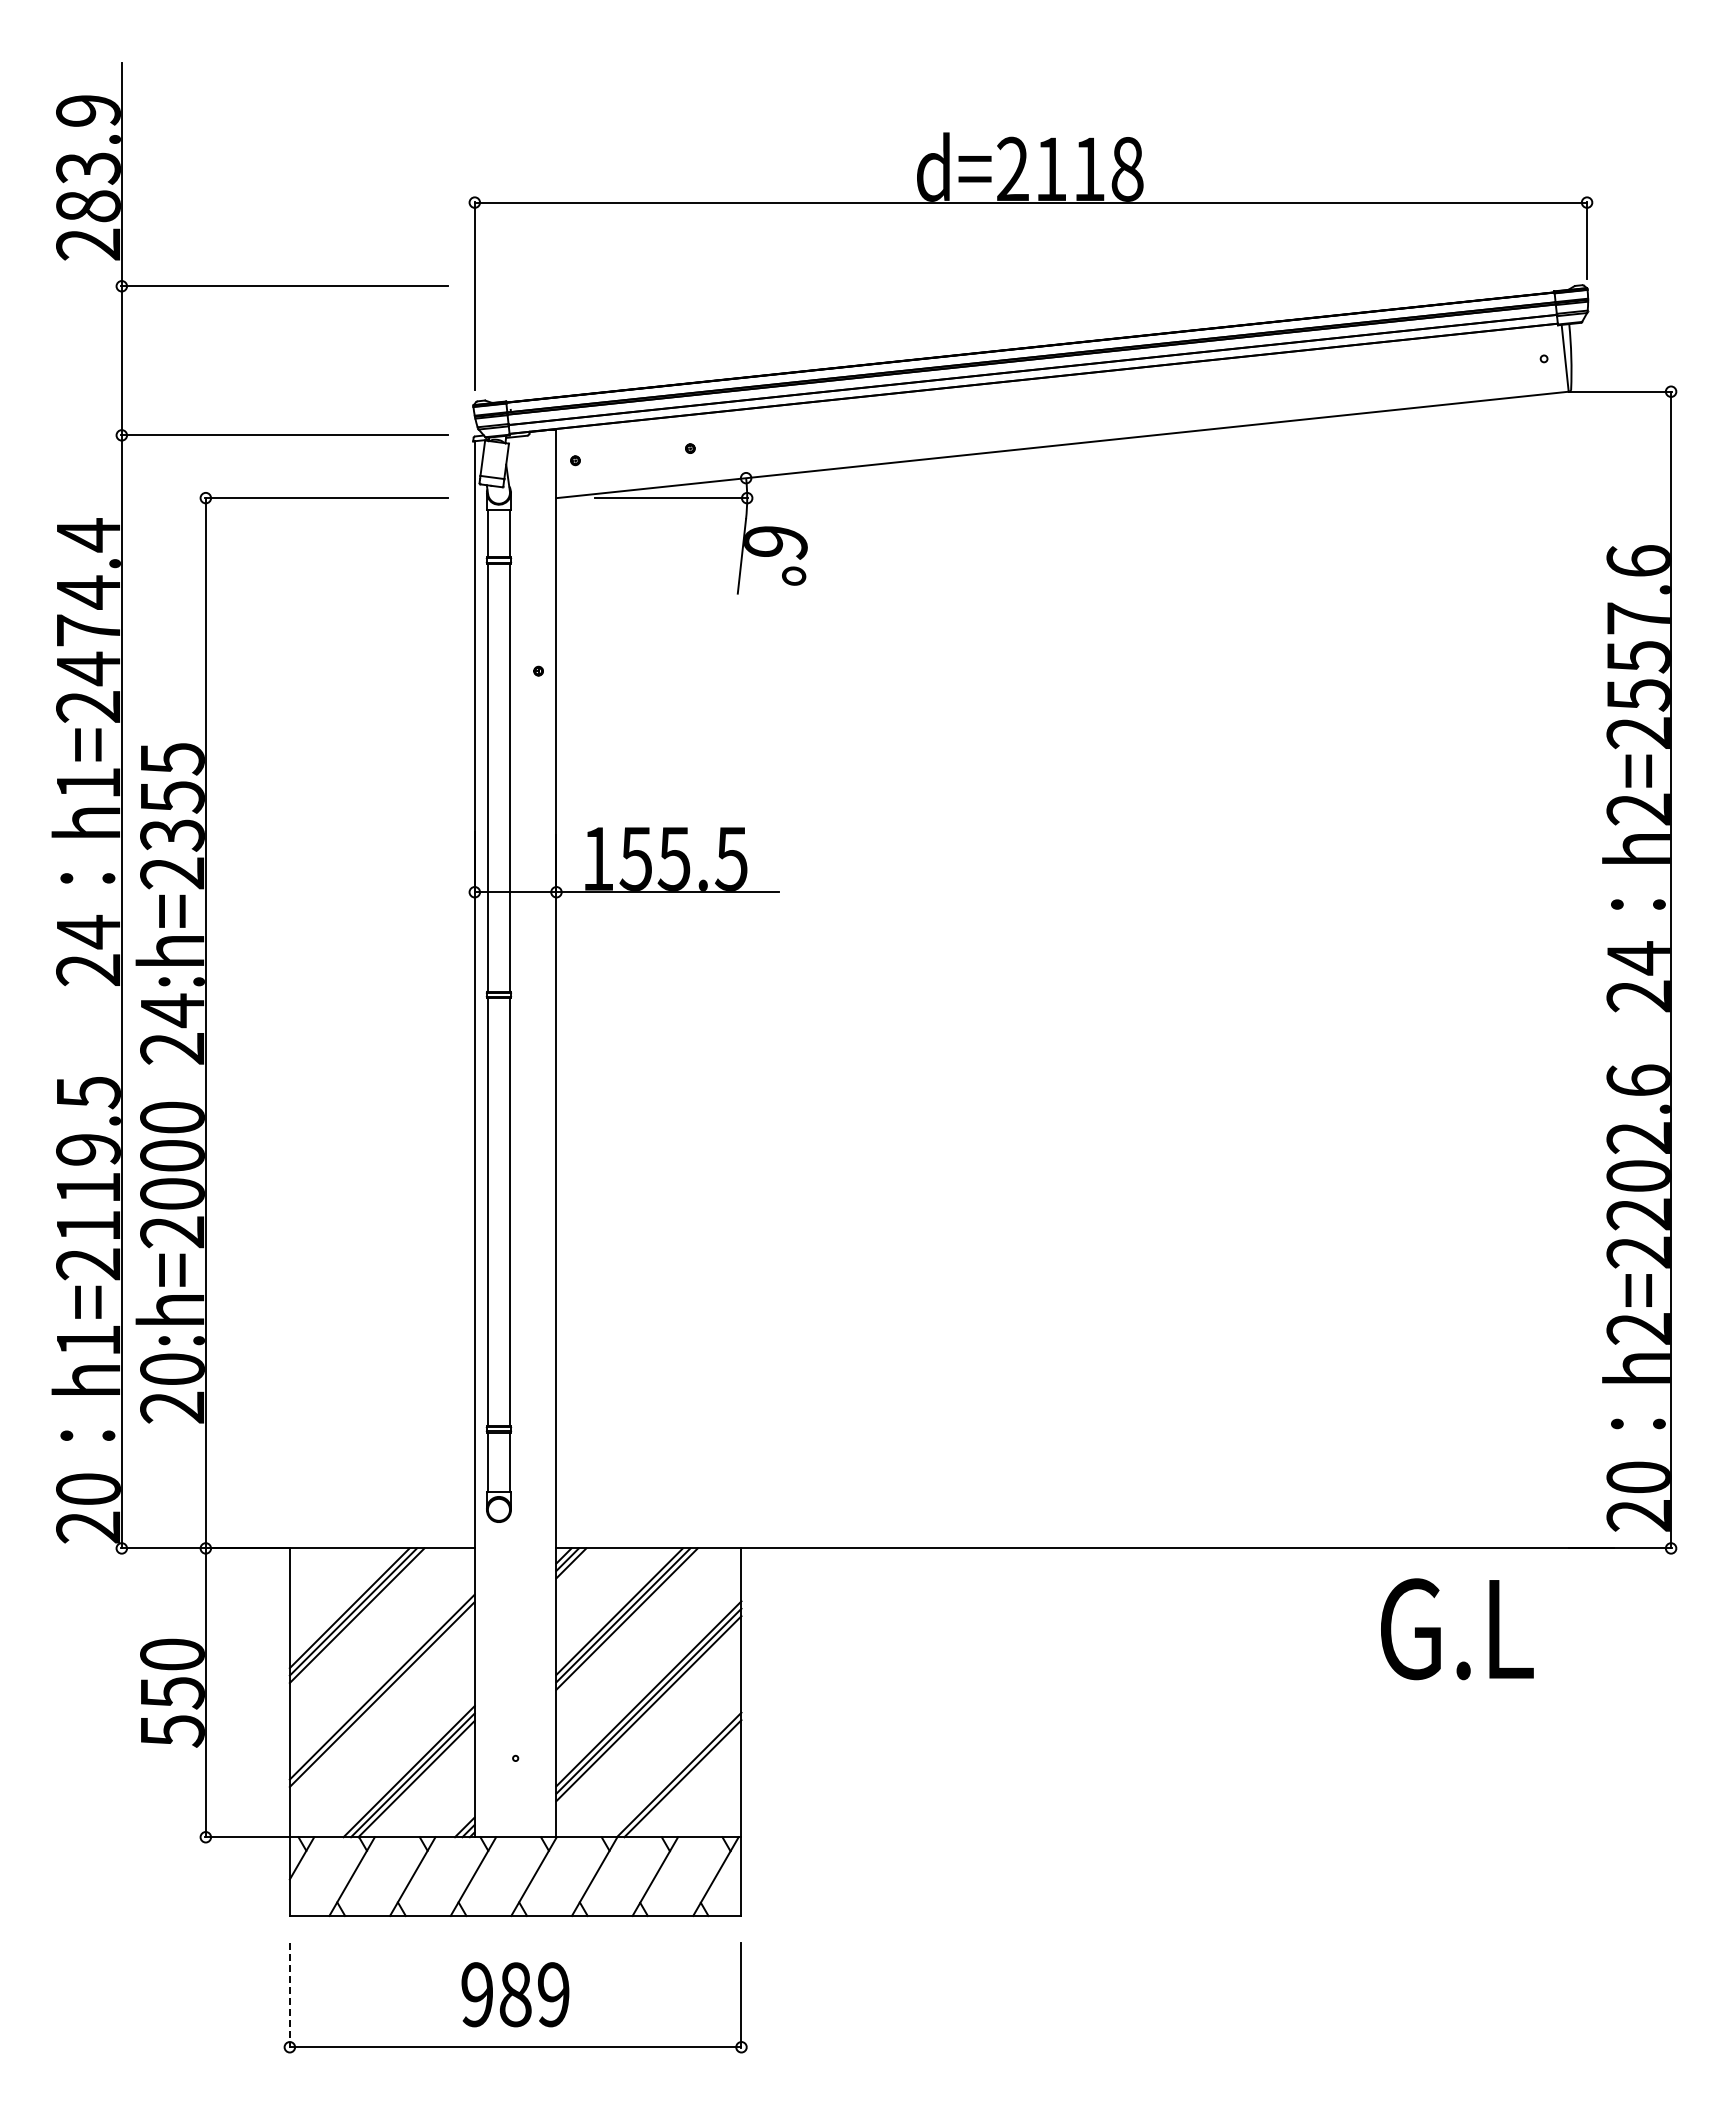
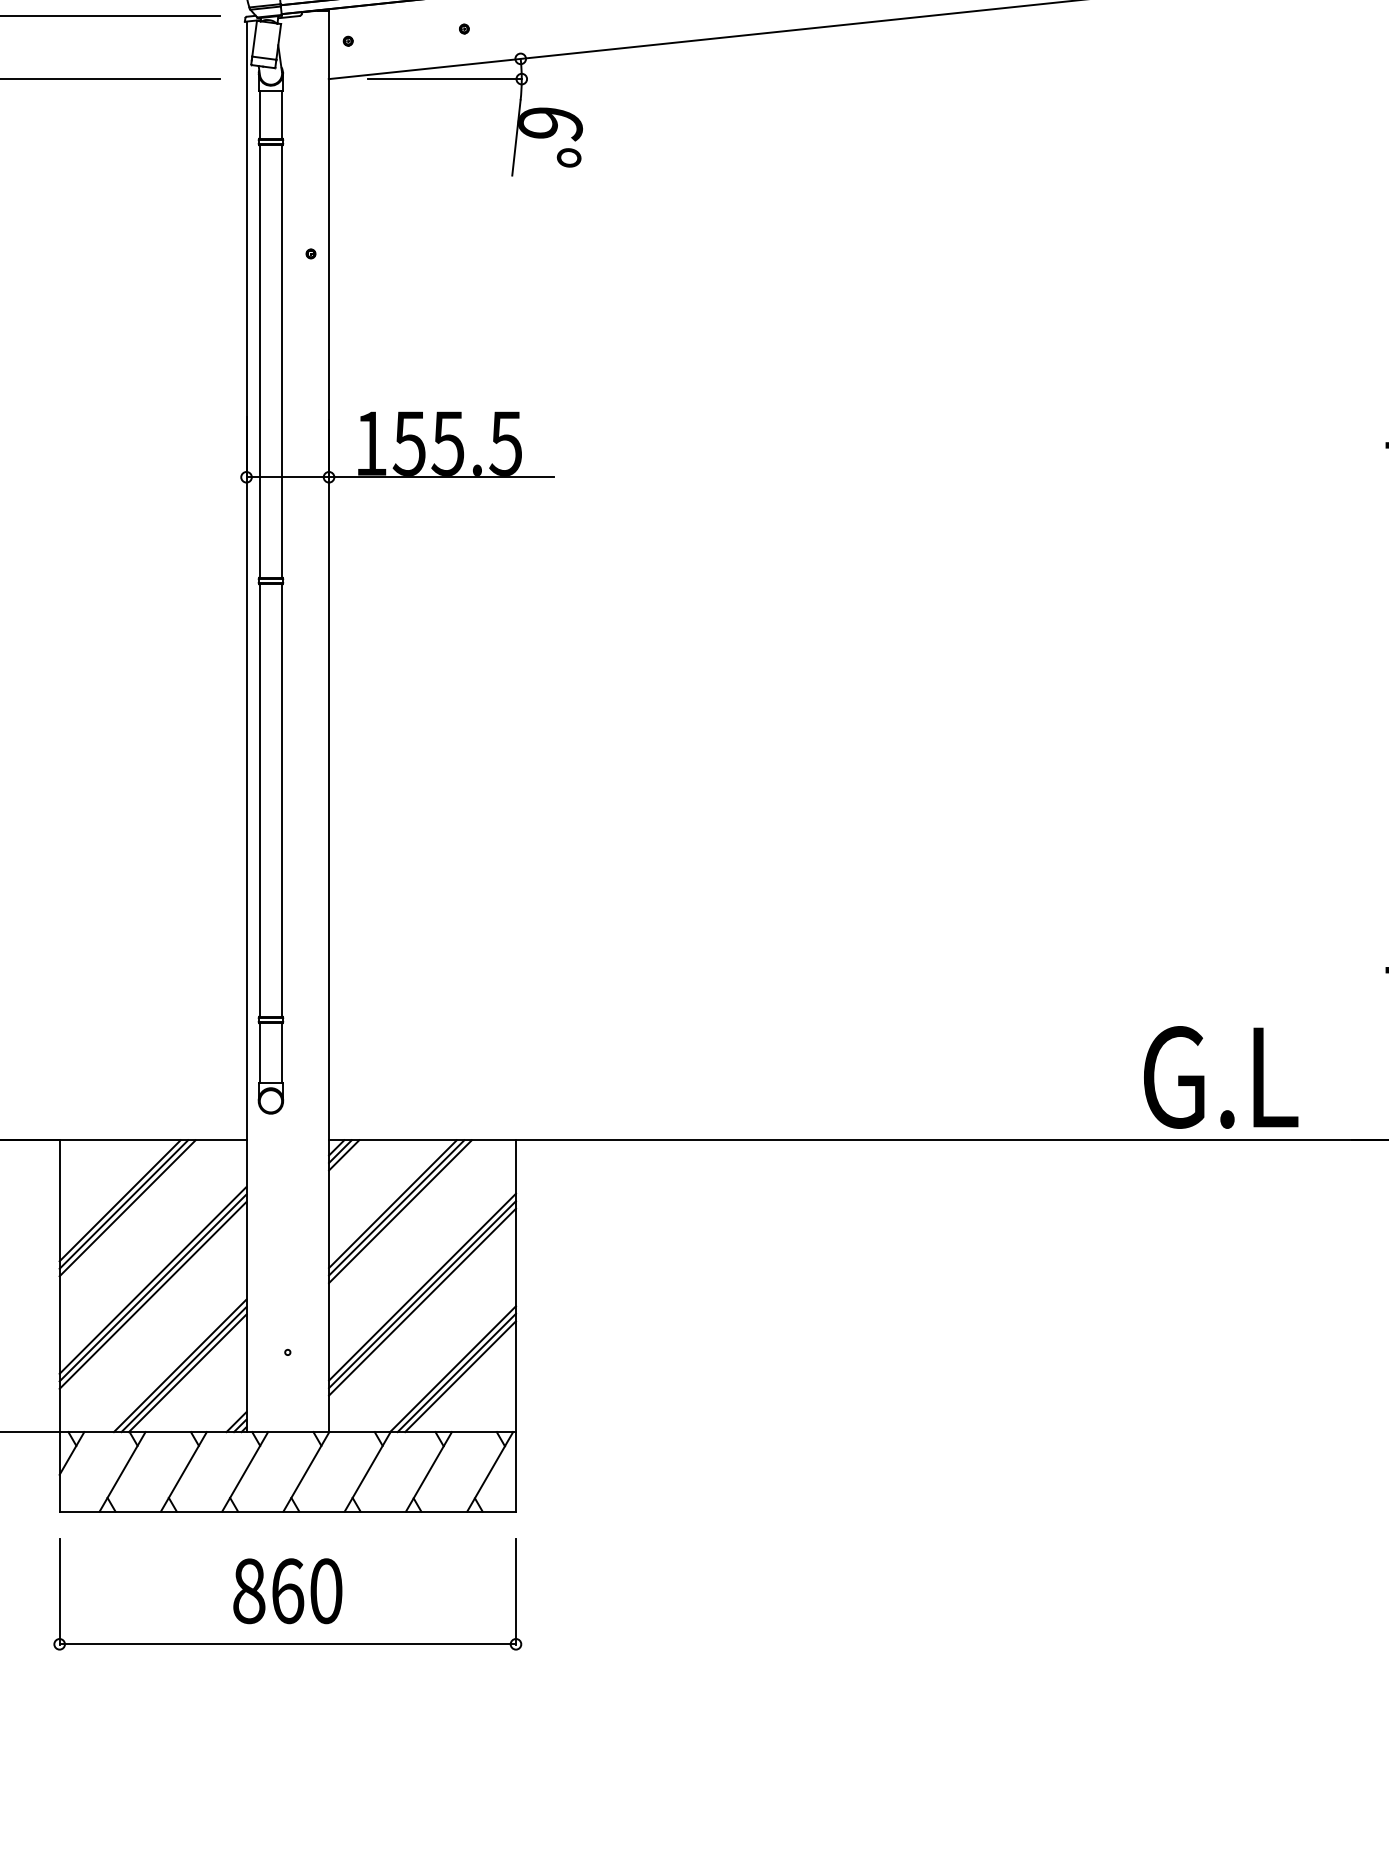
text: (1457, 1629) -> (1221, 1077), moved
line: (381, 1701) -> (152, 1294), added
line: (686, 1782) -> (460, 1376), added
text: (515, 1994) -> (287, 1590), 989 -> 860
line: (289, 1995) -> (59, 1592), dashed -> solid

